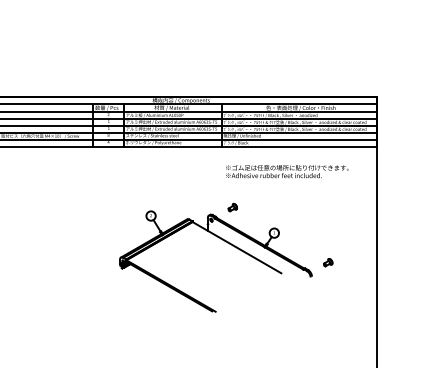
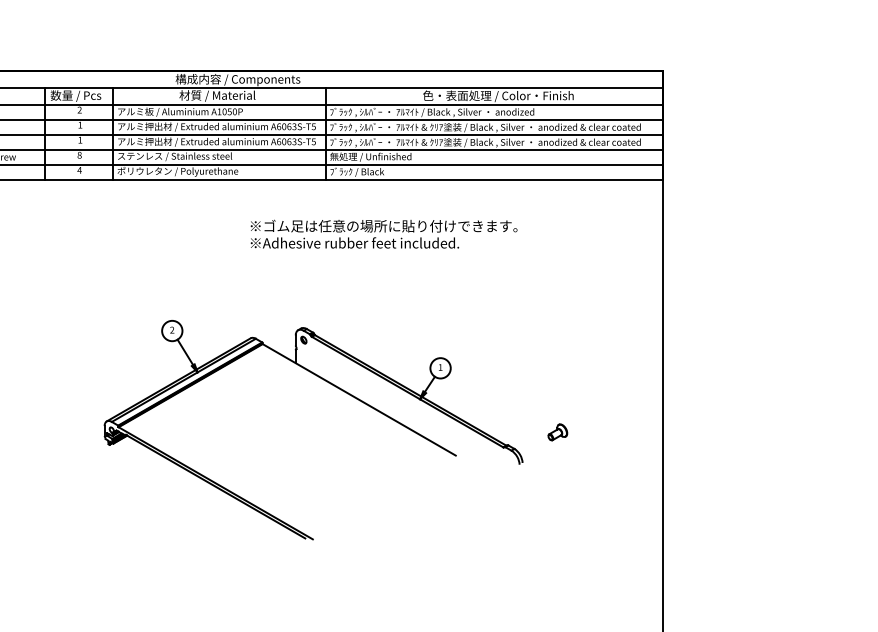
text: (287, 171) -> (384, 234), moved
part: (232, 207) -> (349, 312), removed

